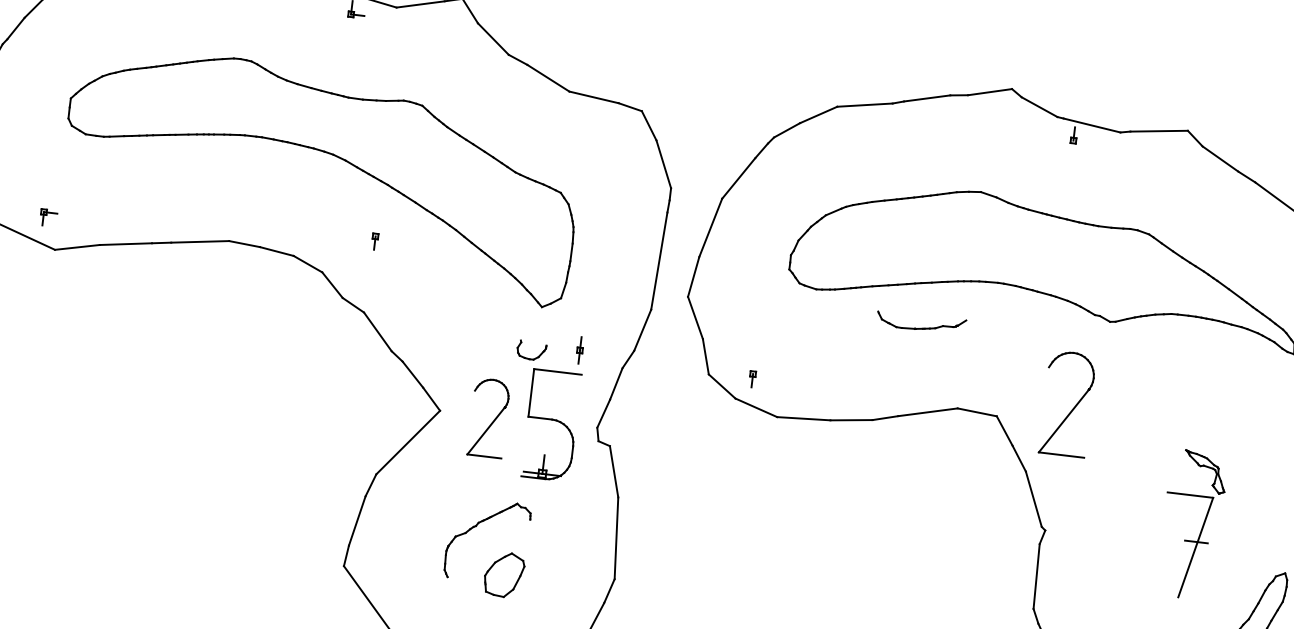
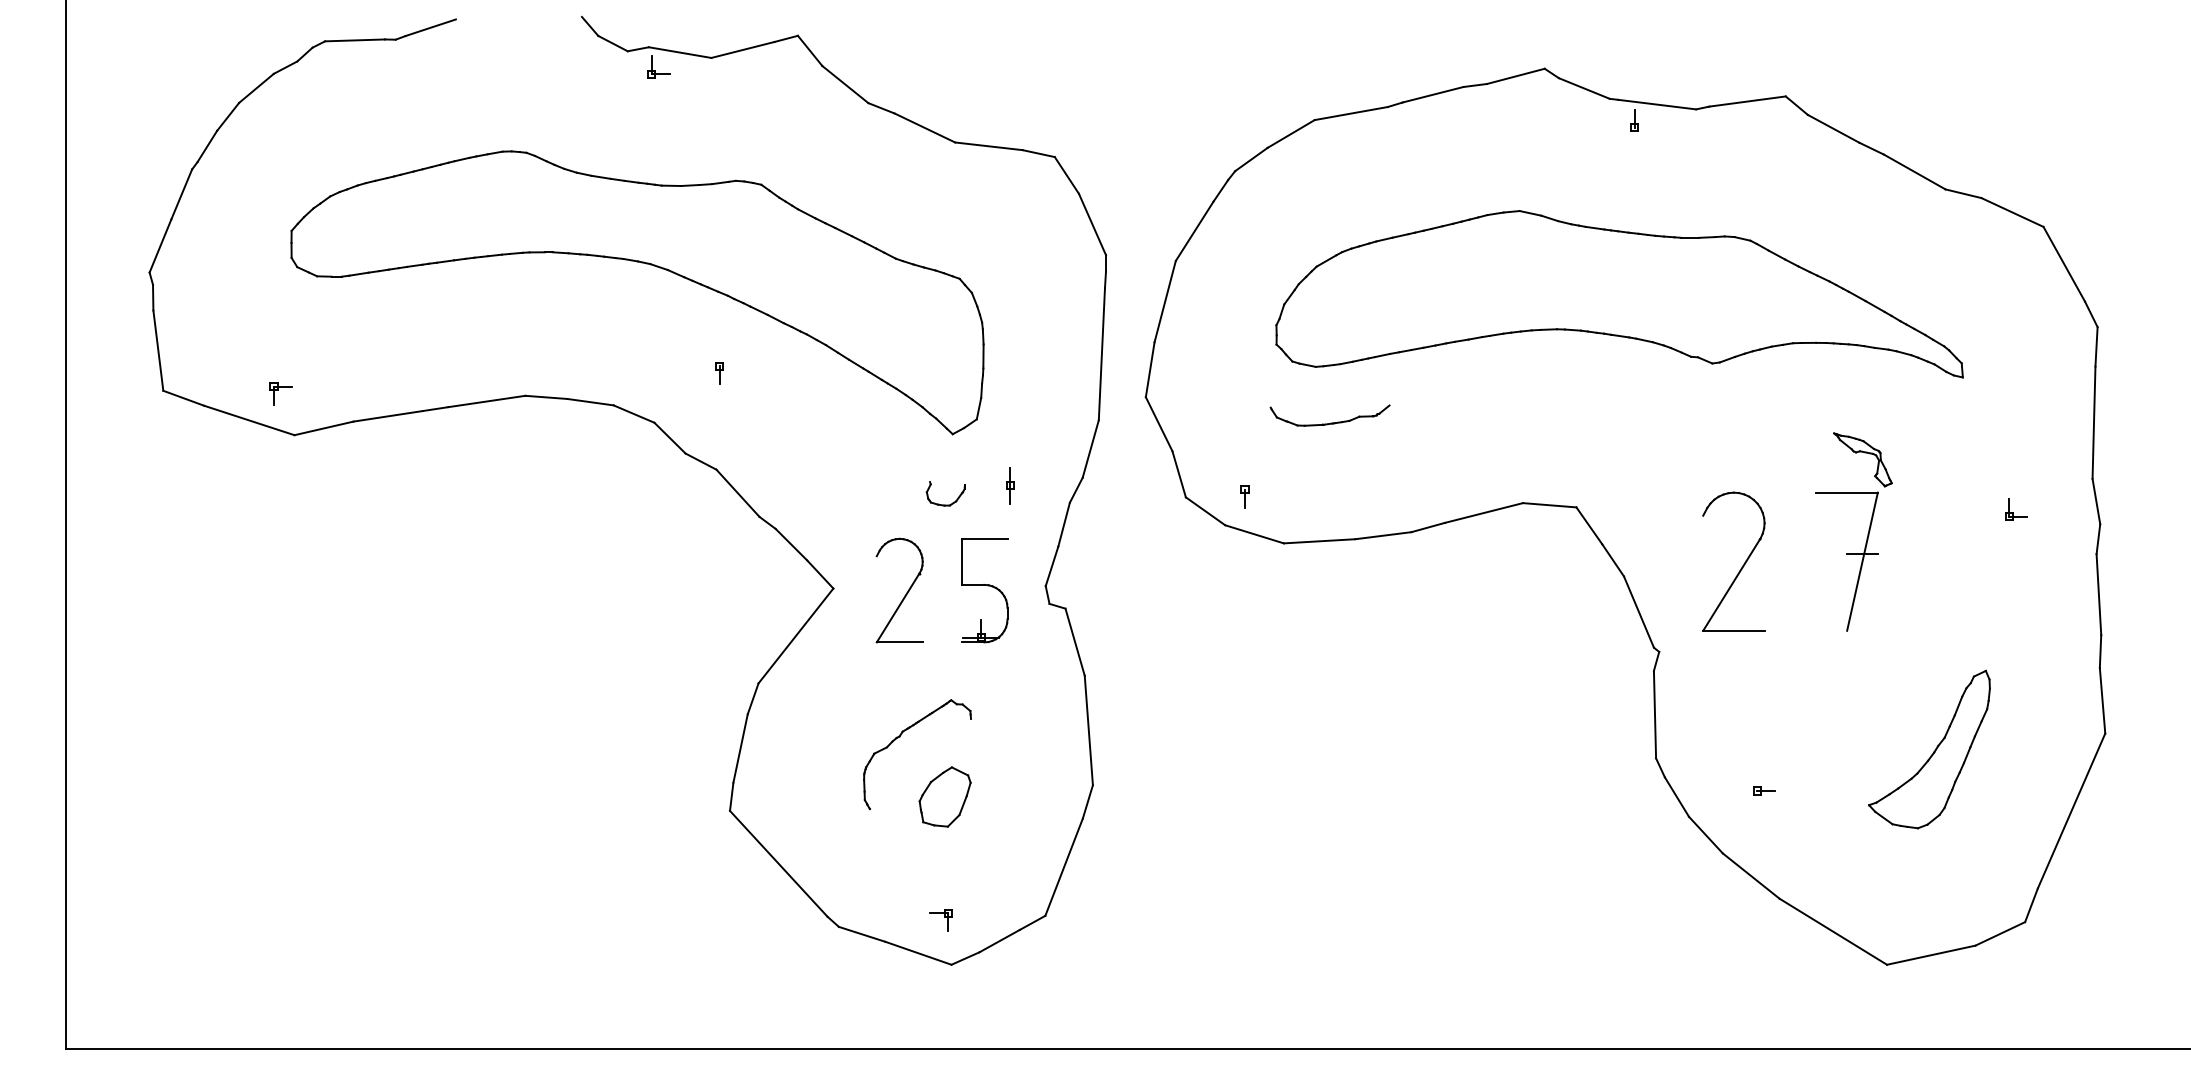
part: (921, 327) -> (1330, 422), moved
part: (1073, 407) -> (1742, 565), moved
part: (551, 425) -> (984, 590), size x0.71
part: (1201, 527) -> (1867, 533), moved

